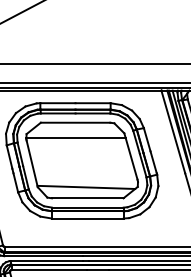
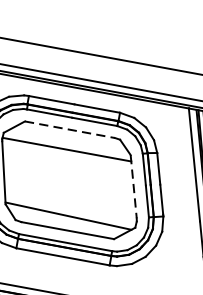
line: (75, 122) -> (69, 129), solid -> dashed
line: (131, 157) -> (134, 188), solid -> dashed

